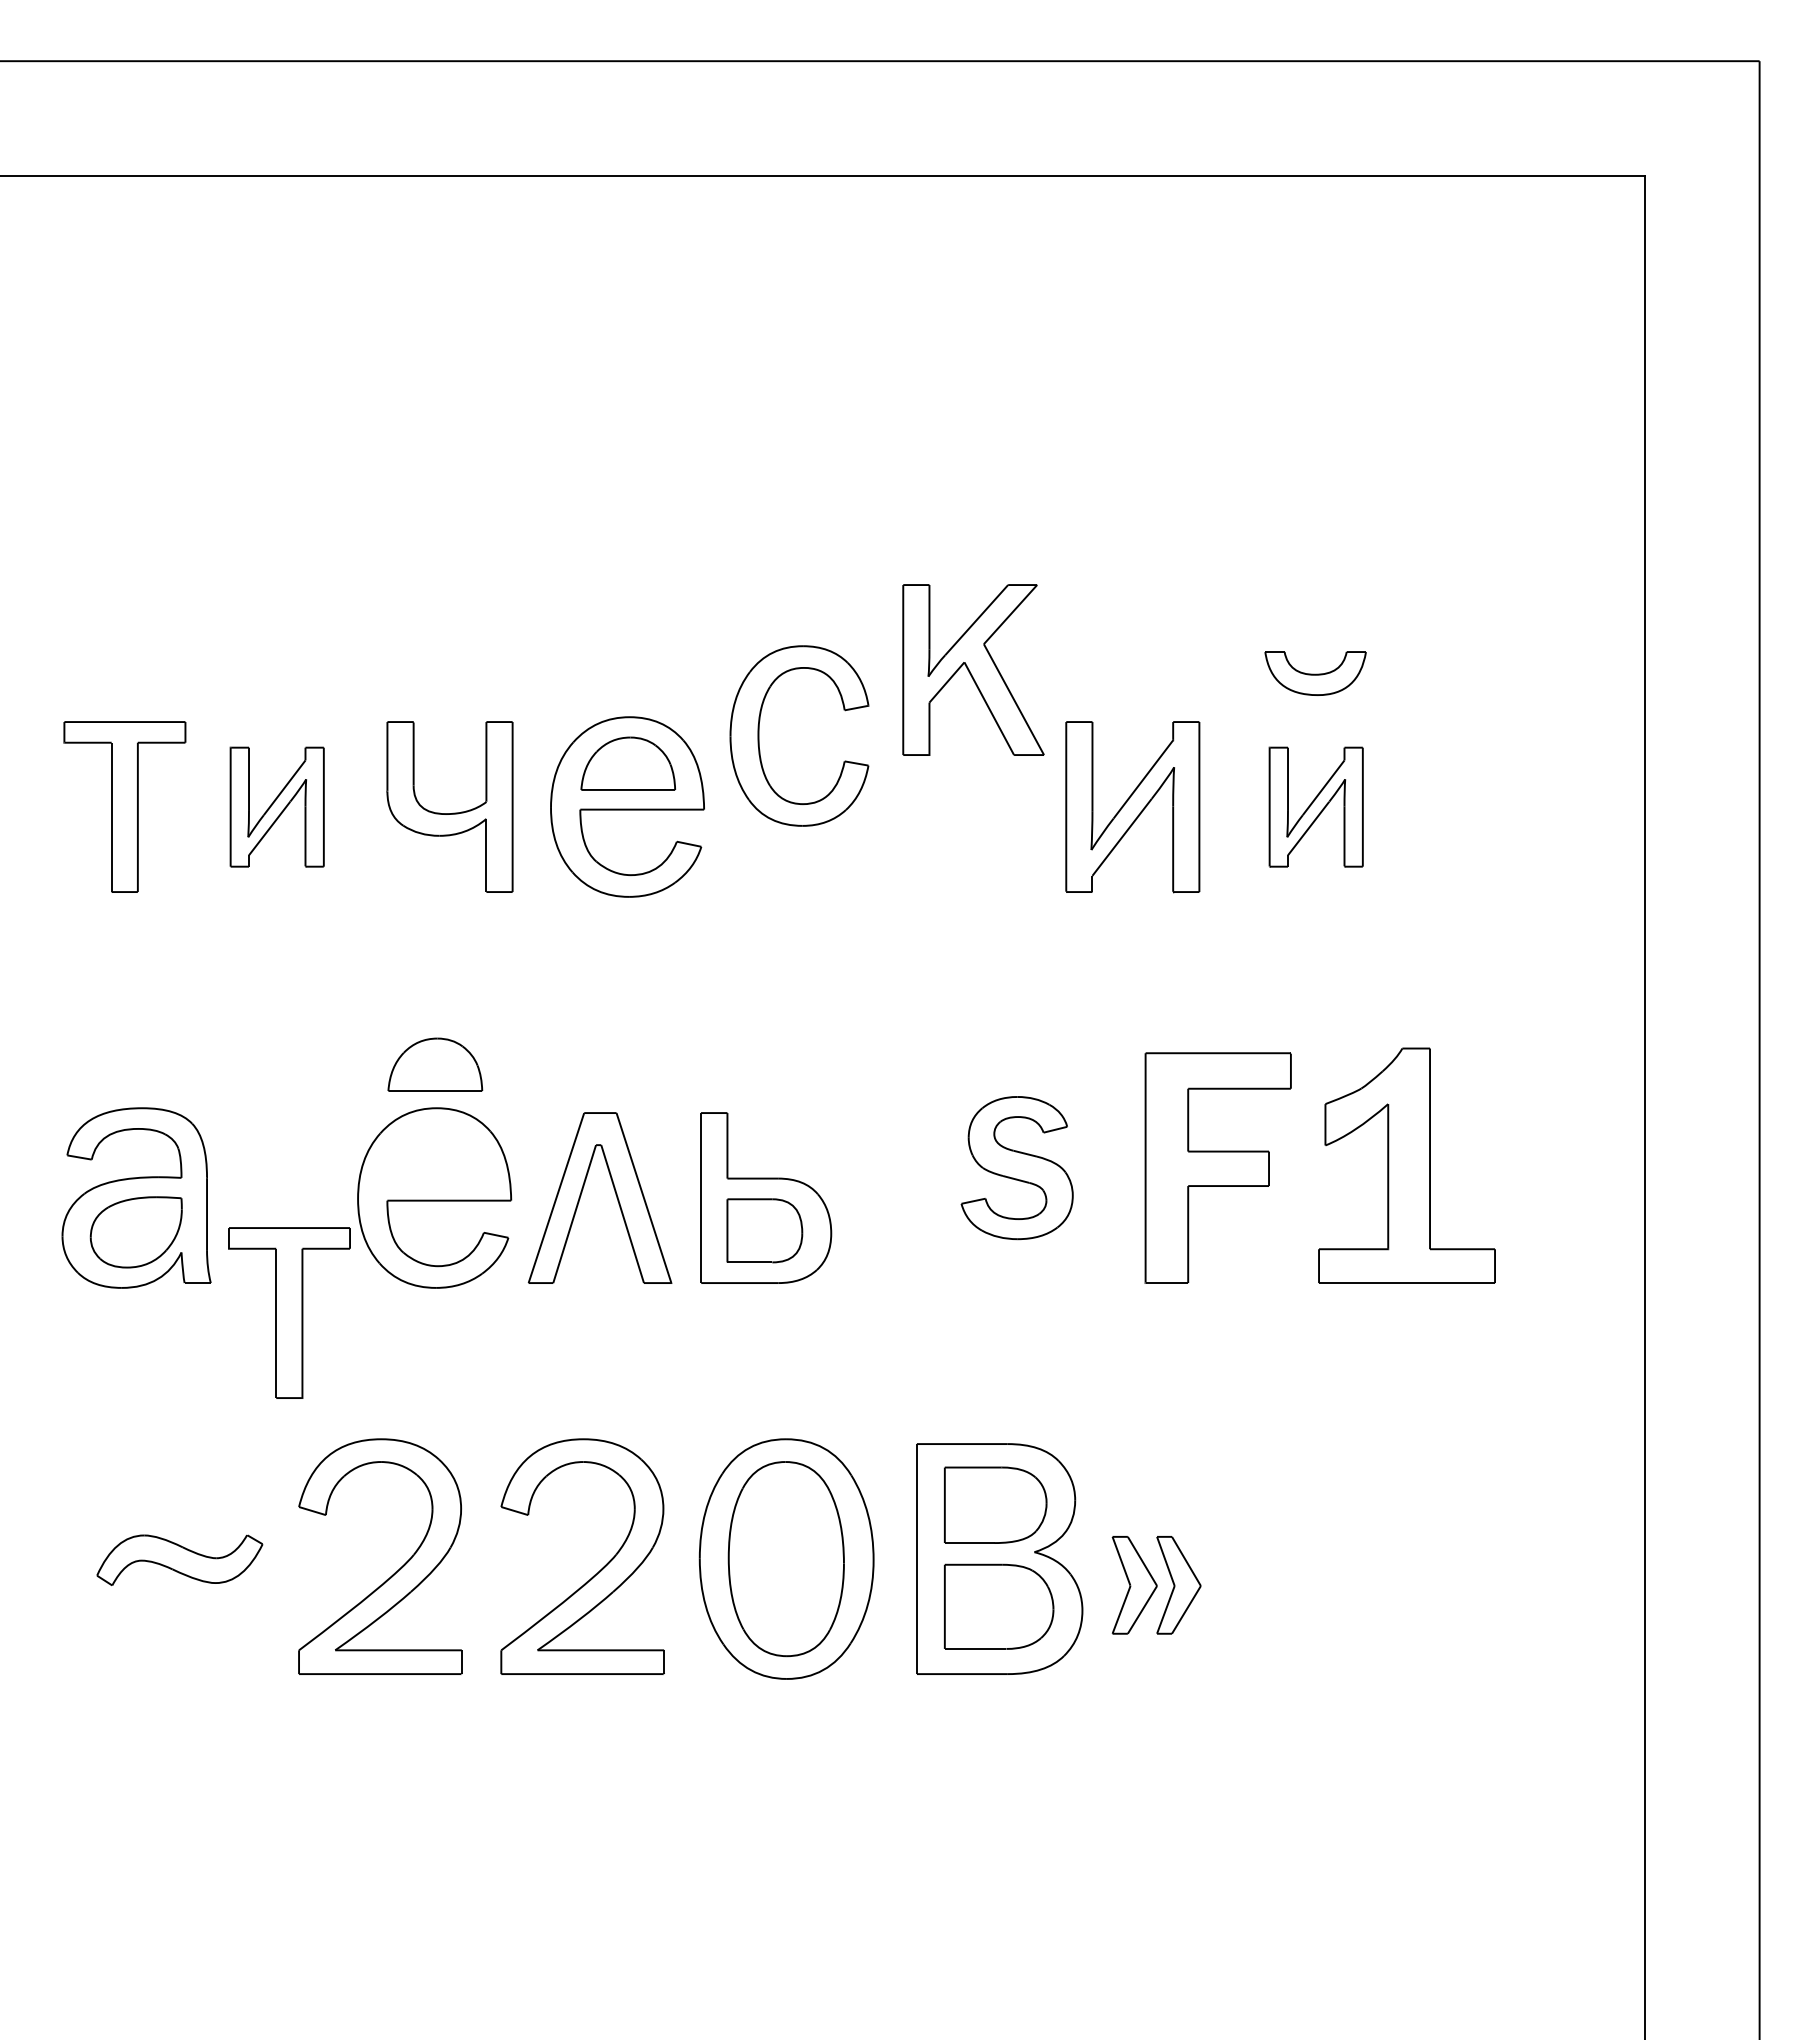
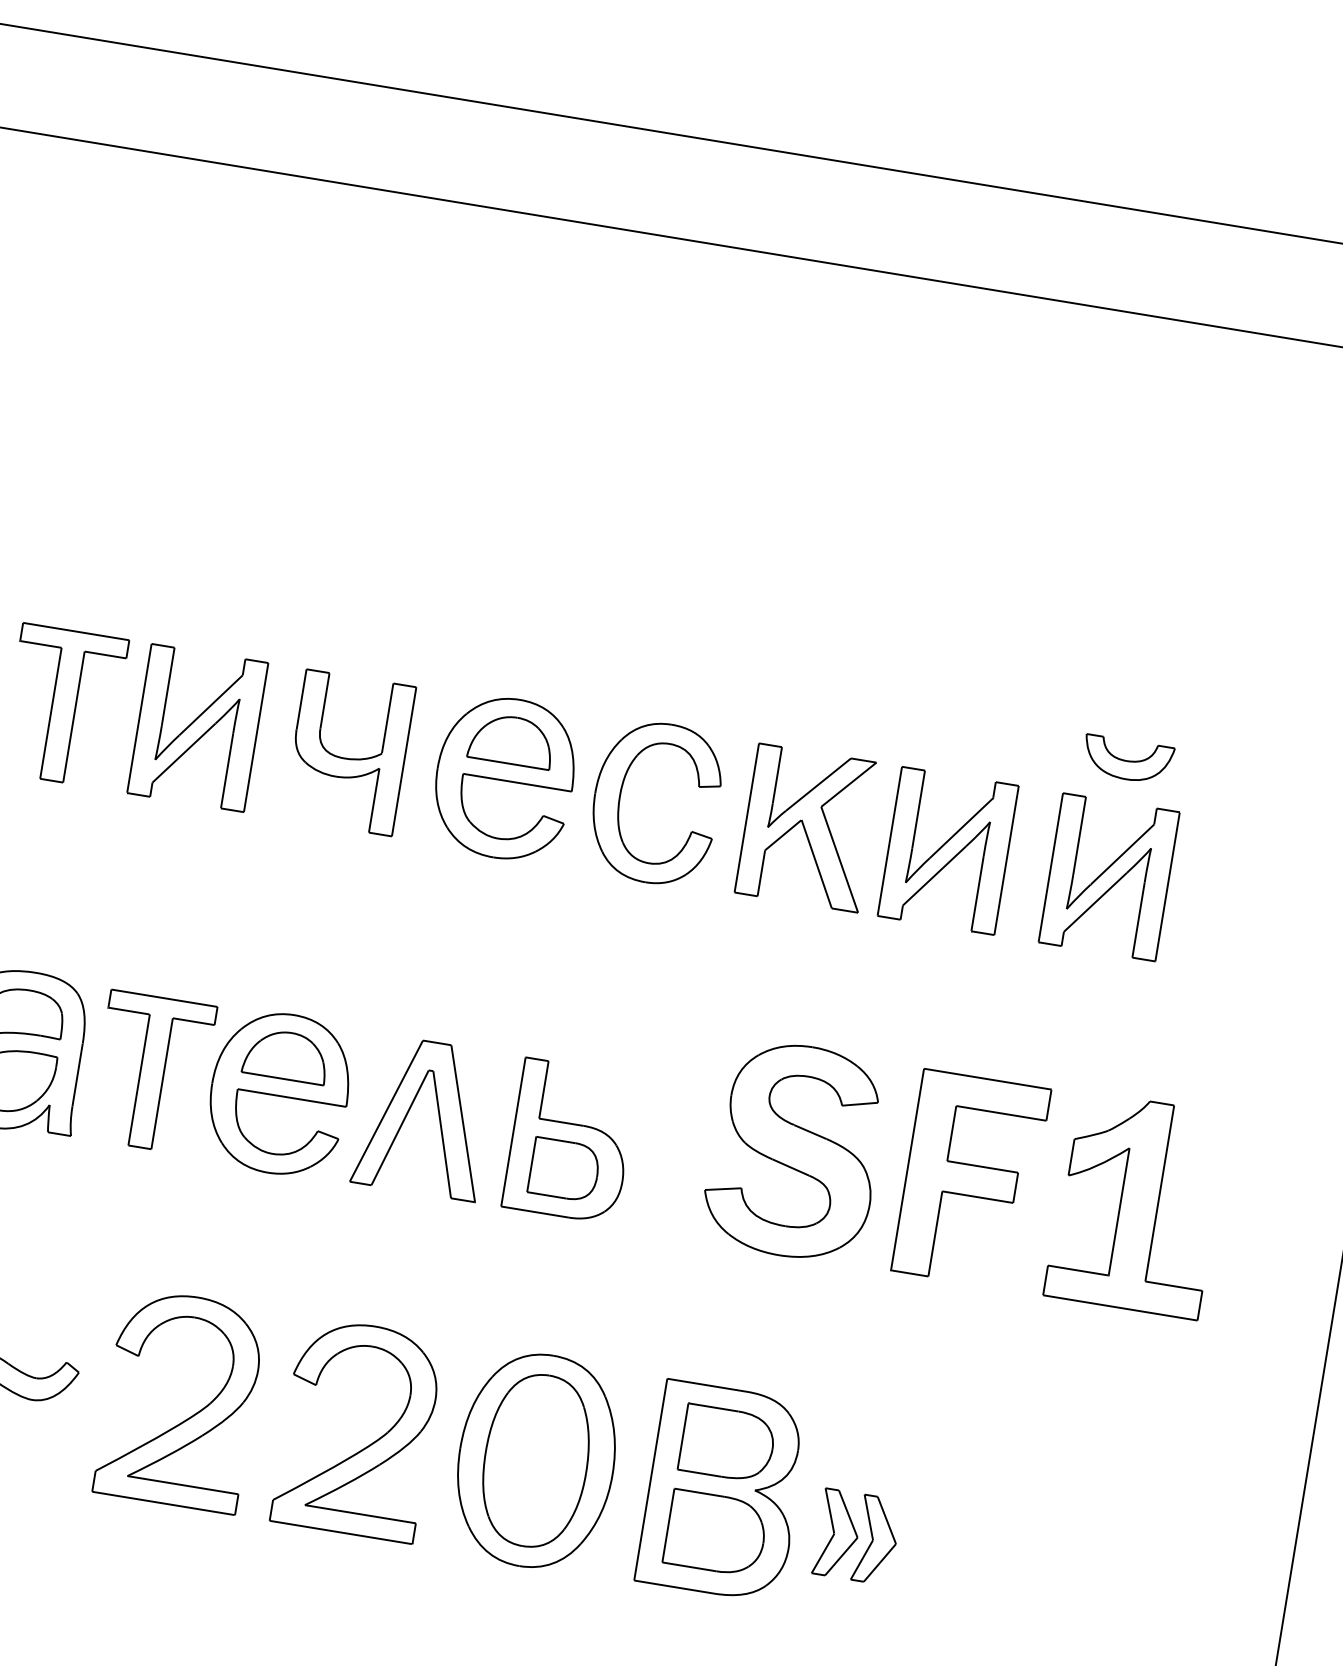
part: (973, 669) -> (808, 827), moved
part: (759, 735) -> (620, 796), moved
part: (276, 807) -> (196, 728), size x1.43
part: (1315, 807) -> (1108, 877), size x1.43
part: (435, 1064) -> (286, 1055), moved
part: (1016, 1167) -> (794, 1150), size x1.67
part: (289, 1312) -> (152, 1072), moved

